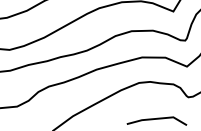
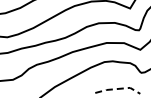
line: (157, 118) -> (118, 88), solid -> dashed

